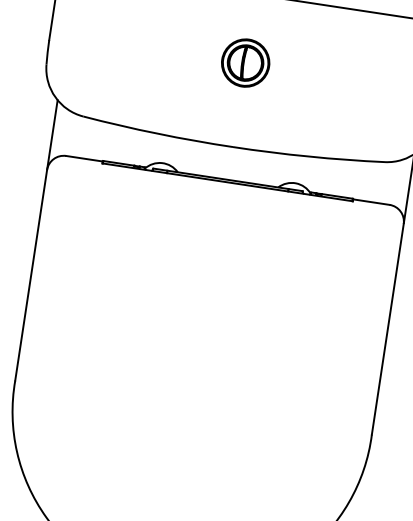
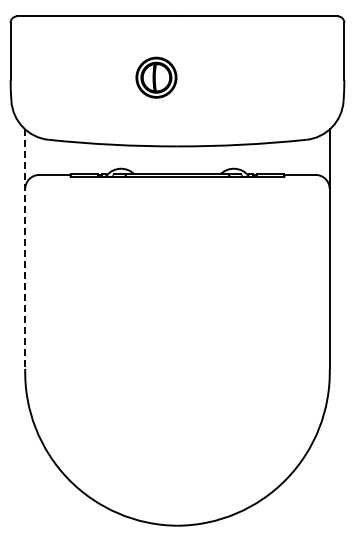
part: (245, 62) -> (156, 77), moved
line: (36, 240) -> (25, 249), solid -> dashed

